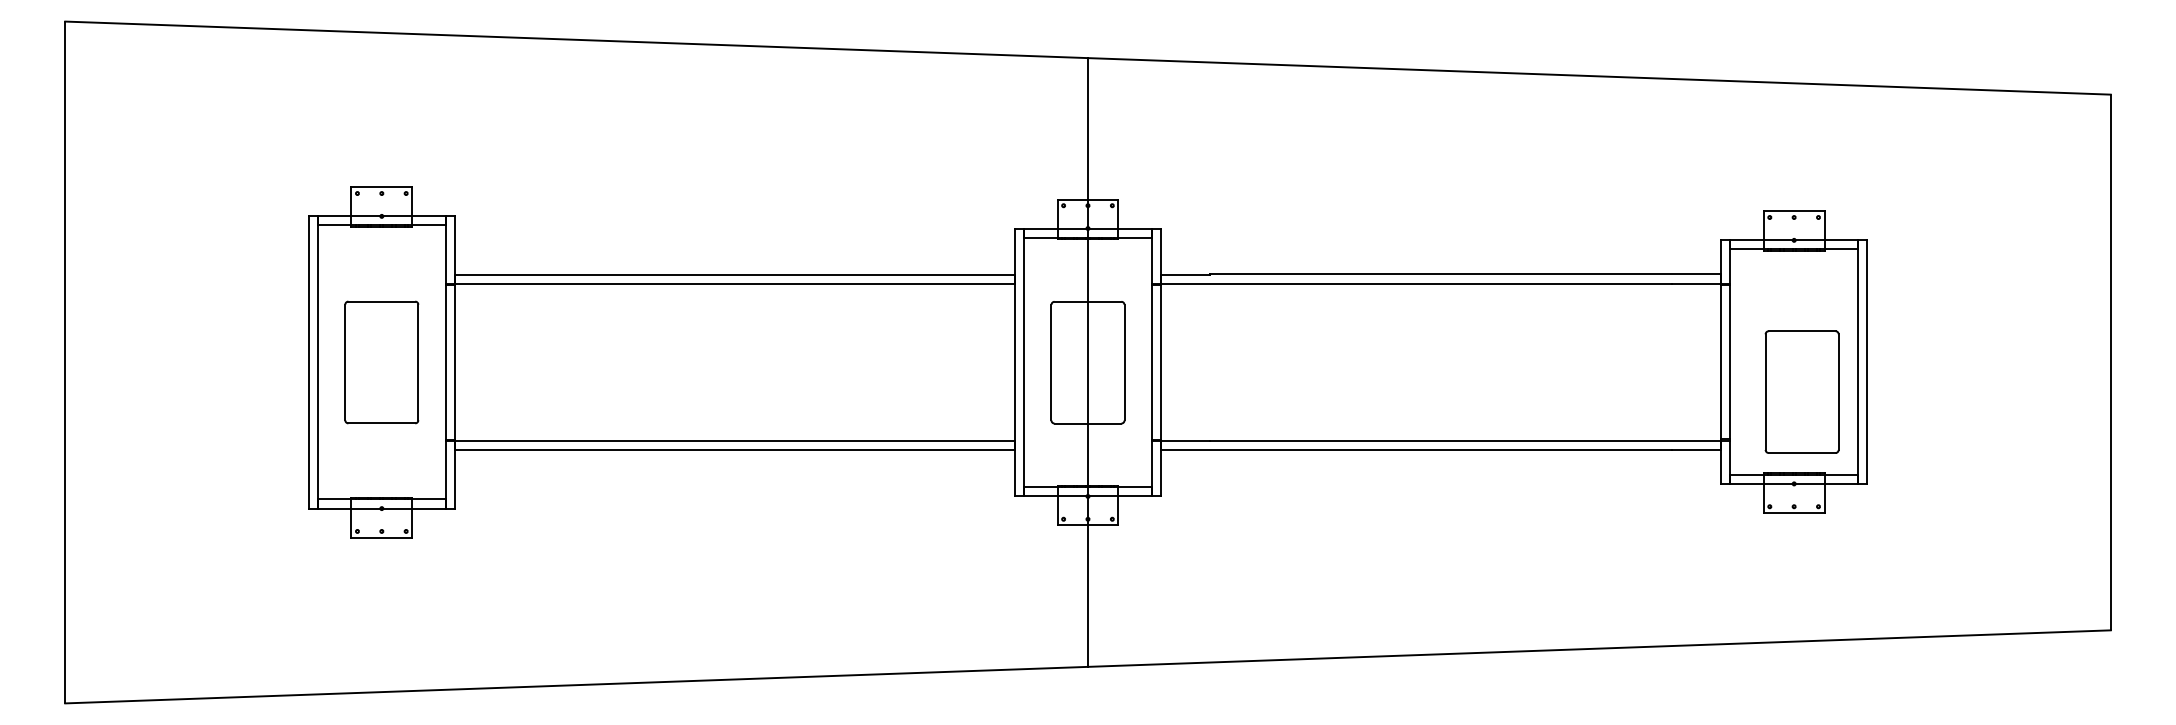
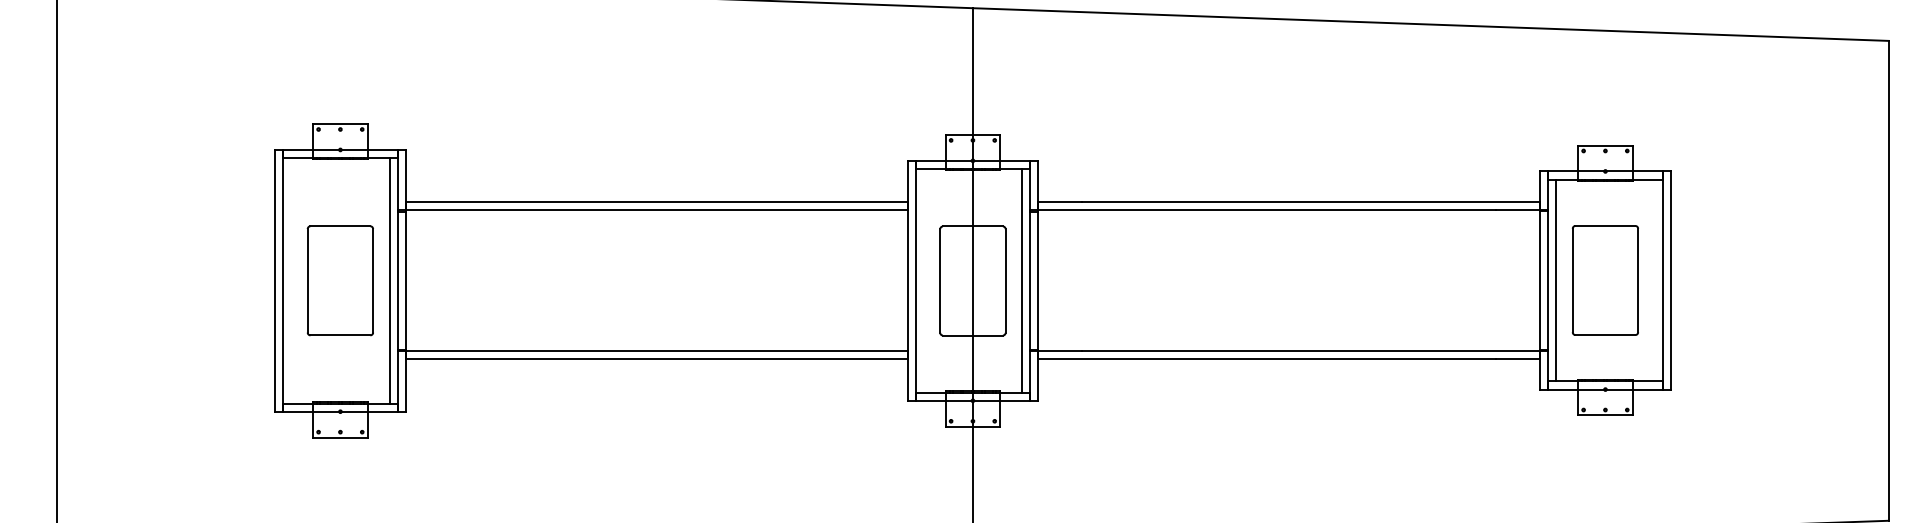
line: (1739, 361) -> (1556, 279), added
line: (436, 362) -> (389, 280), added
line: (1142, 362) -> (1021, 280), added
part: (1801, 391) -> (1604, 279), moved

